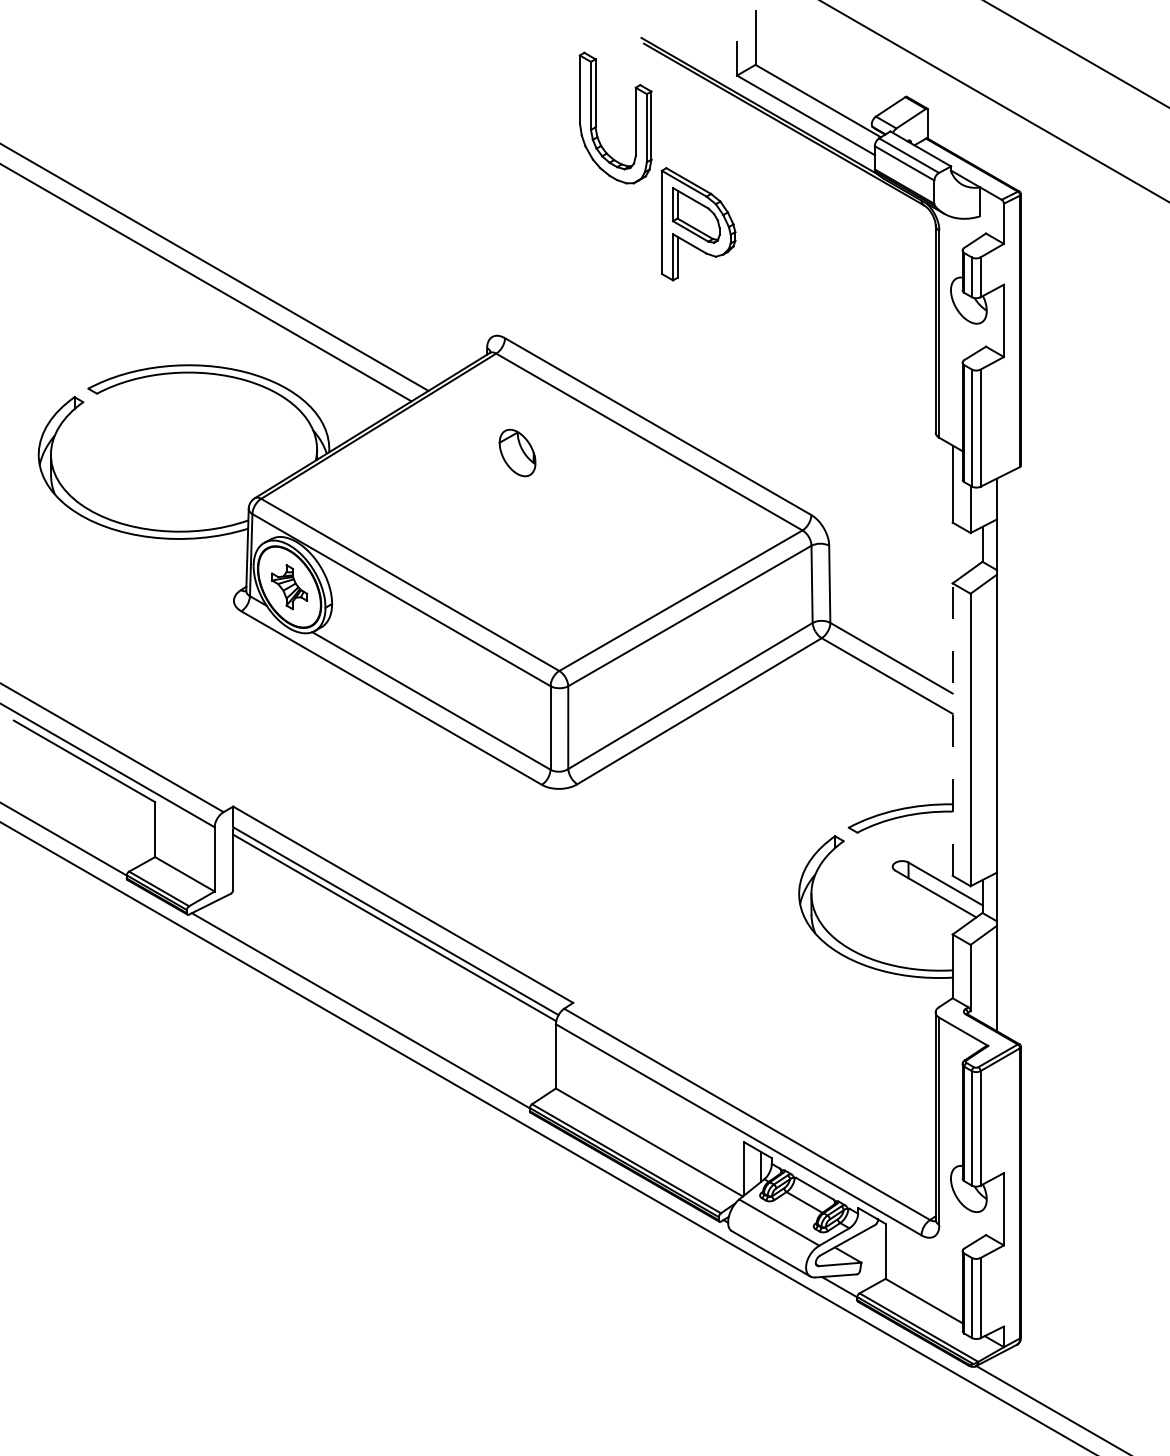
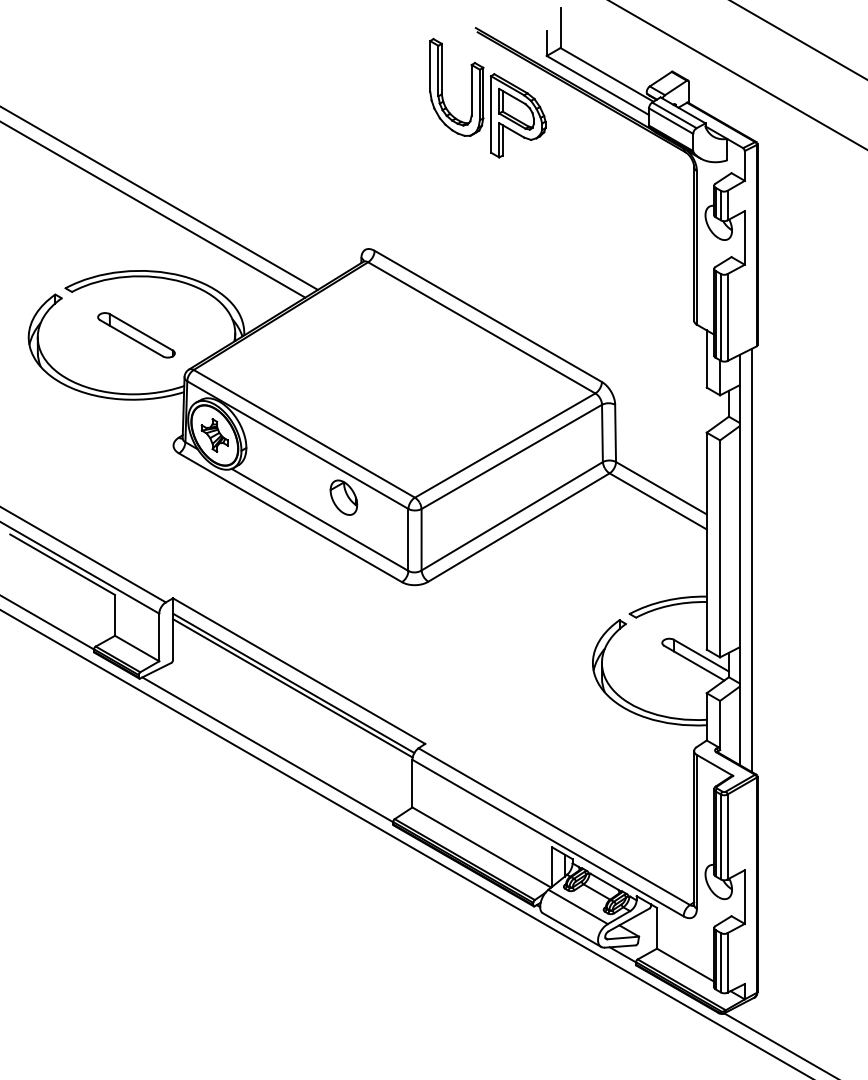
part: (698, 224) -> (518, 116), moved
part: (183, 452) -> (136, 335), added
part: (517, 452) -> (343, 497), moved
line: (952, 729) -> (706, 541), dashed -> solid
line: (1013, 755) -> (751, 560), added

